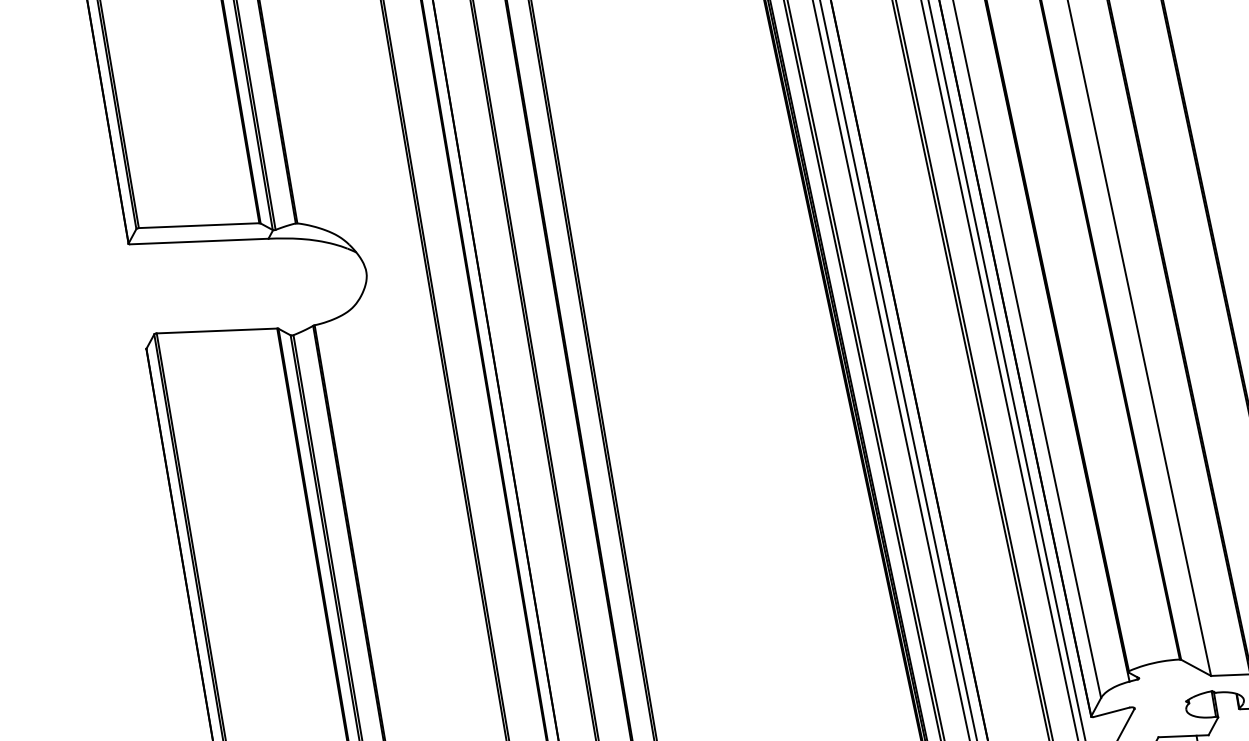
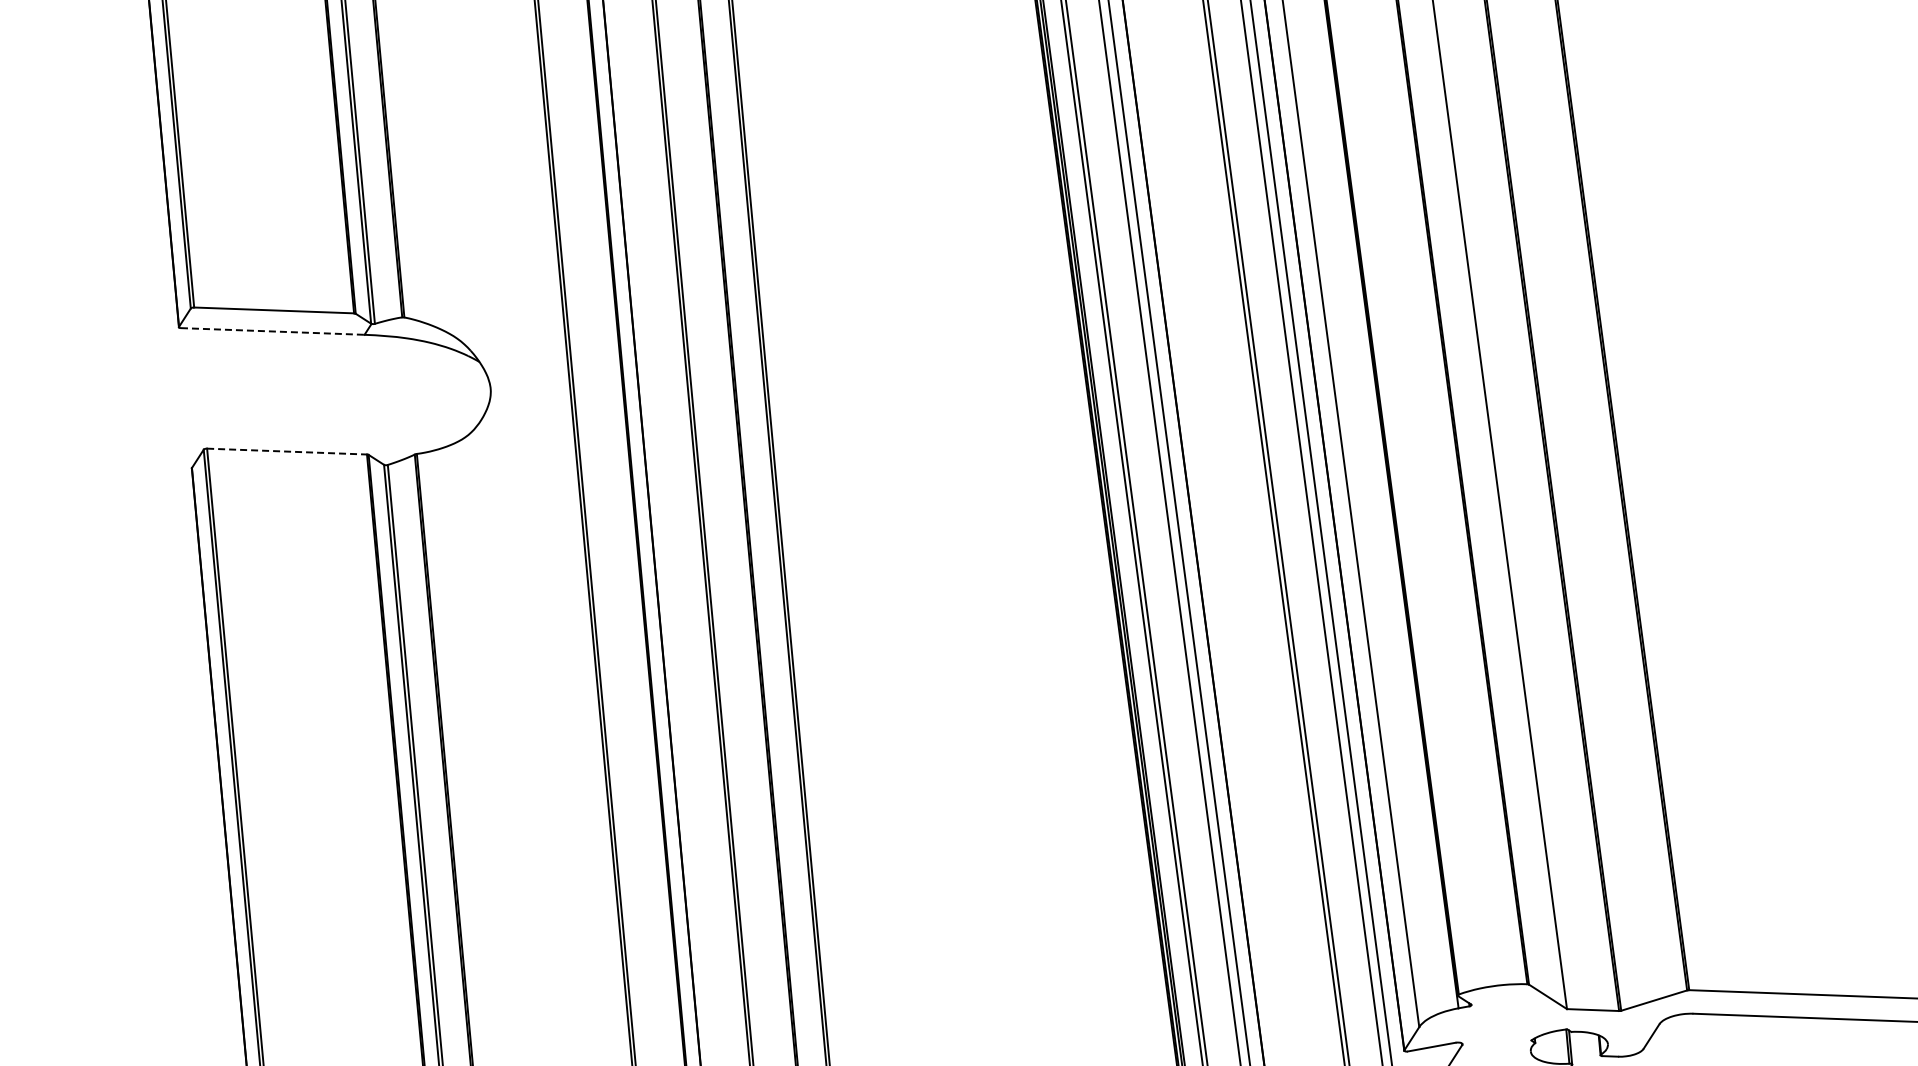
line: (199, 241) -> (272, 331), solid -> dashed
line: (217, 330) -> (287, 451), solid -> dashed

